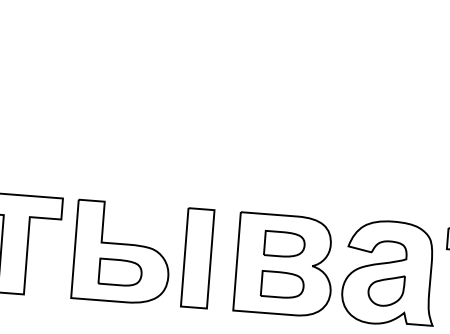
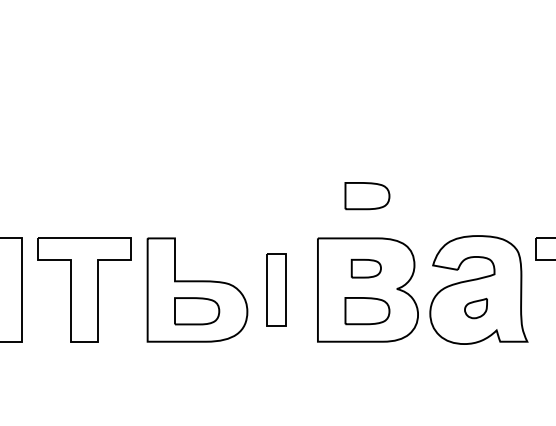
part: (291, 175) -> (367, 196), added
part: (284, 244) -> (366, 268), size x0.7
part: (197, 257) -> (276, 289), size x0.7
part: (385, 290) -> (475, 308), size x0.6

